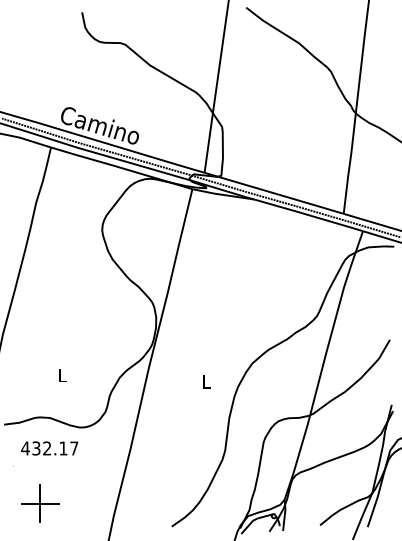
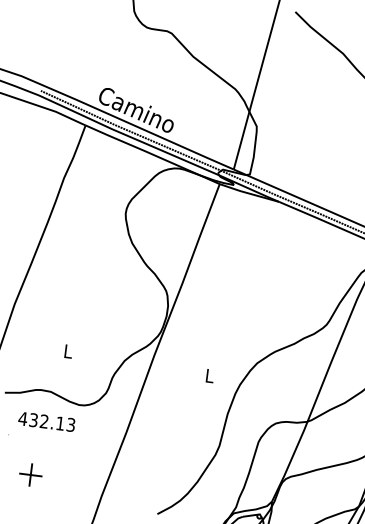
text: (74, 448) -> (71, 424), 432.17 -> 432.13
part: (40, 503) -> (30, 474), size x0.6

